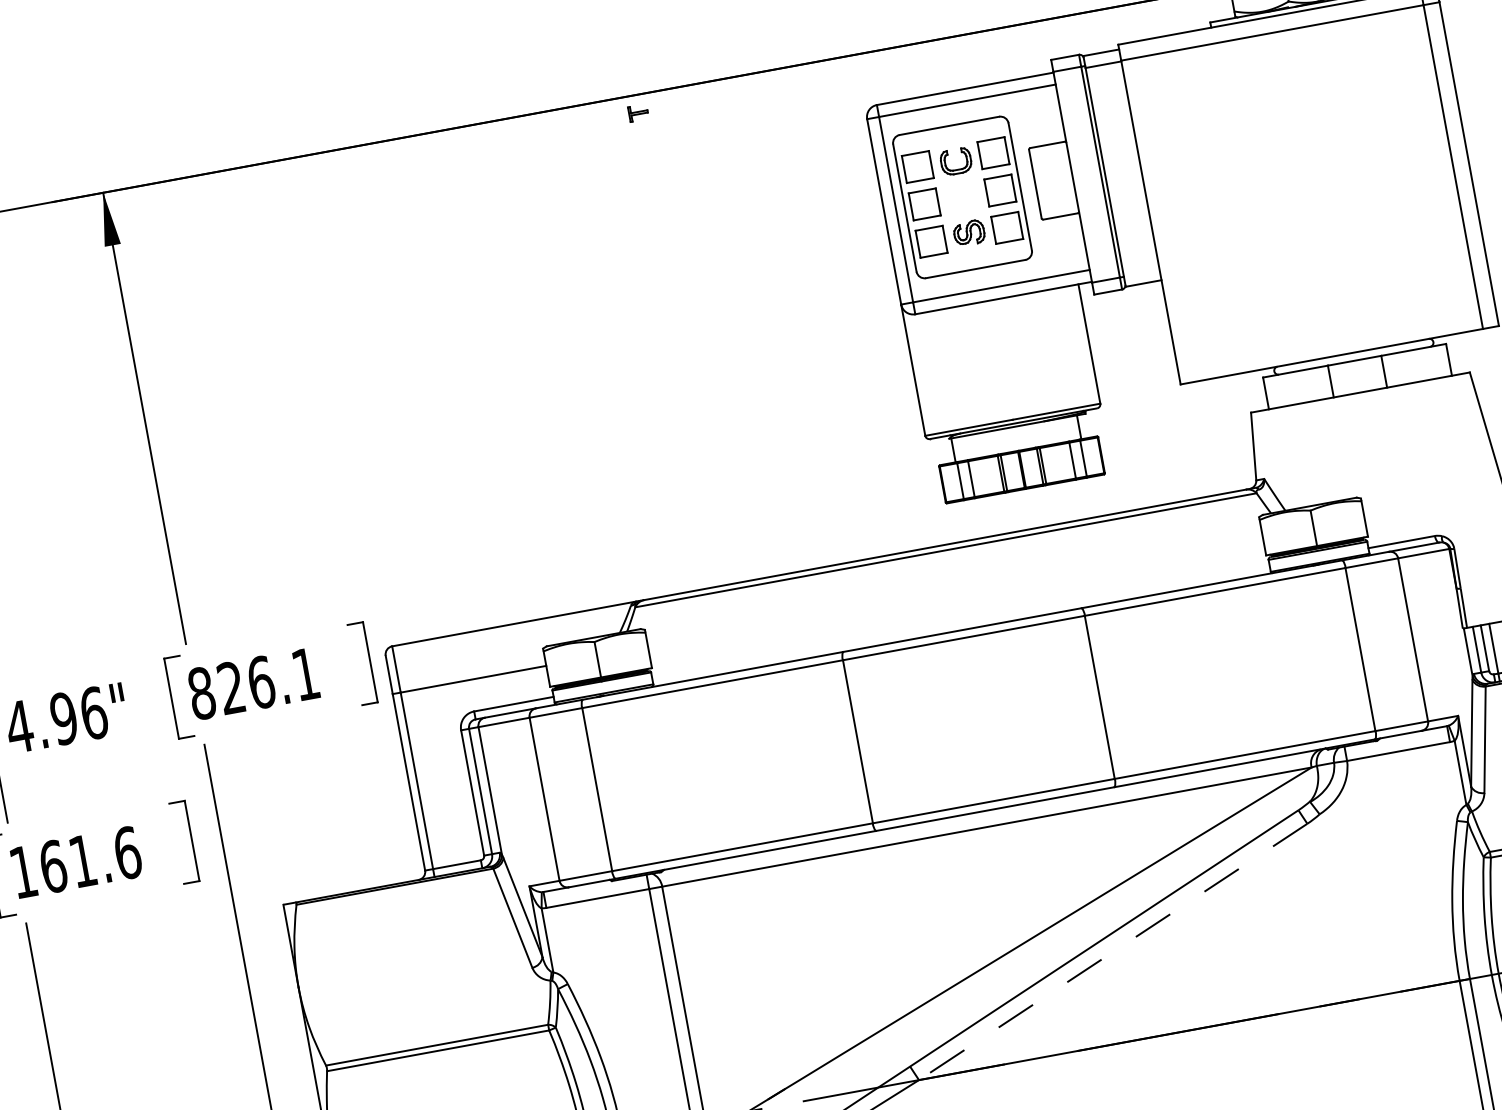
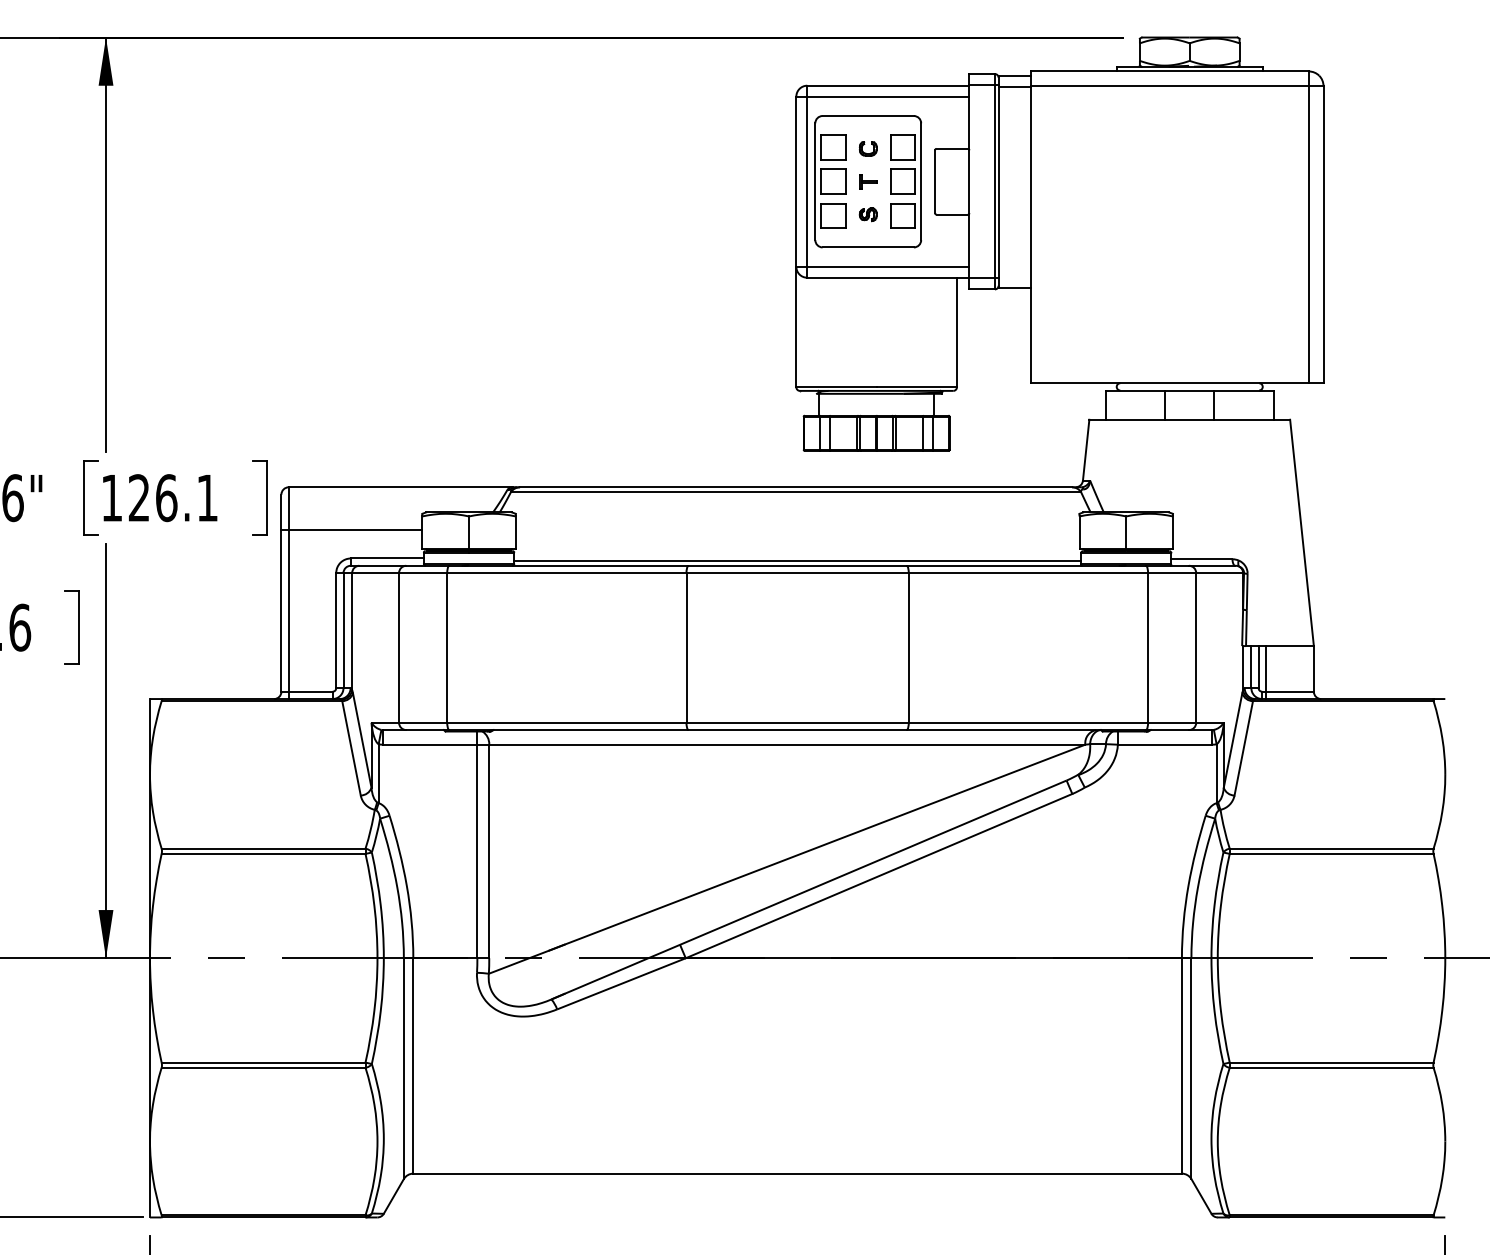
part: (638, 112) -> (868, 181), moved
part: (955, 161) -> (867, 148), size x0.62
part: (968, 233) -> (867, 214), size x0.62
line: (961, 624) -> (797, 560), added
text: (201, 693) -> (111, 498), 826.1 -> 126.1
line: (1112, 952) -> (878, 876), dashed -> solid

